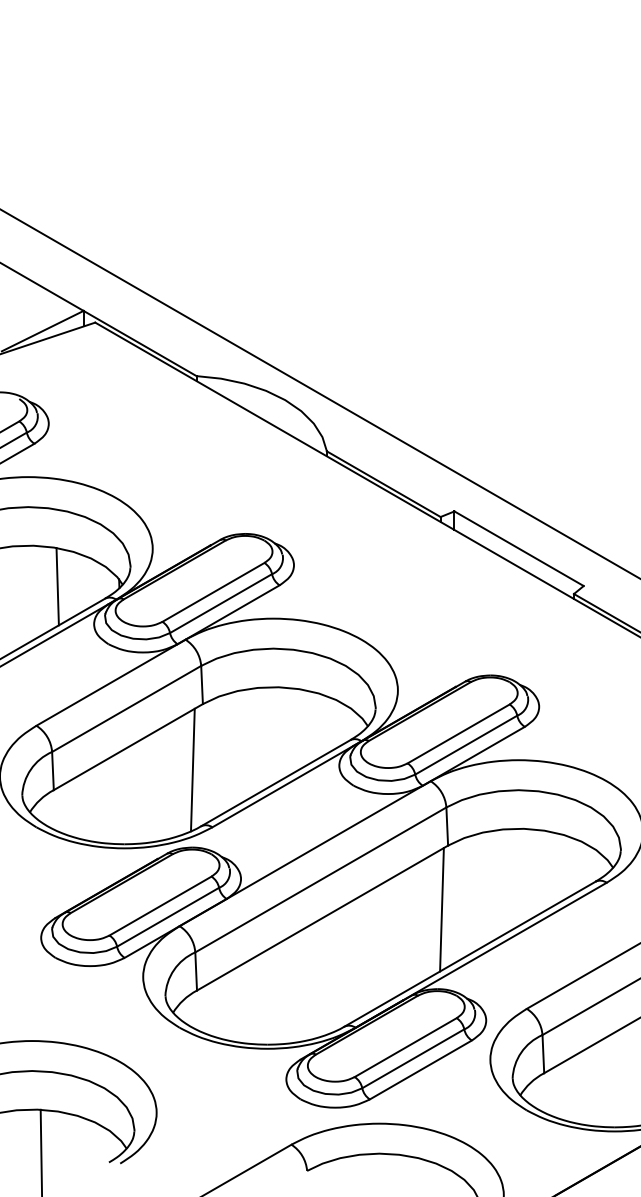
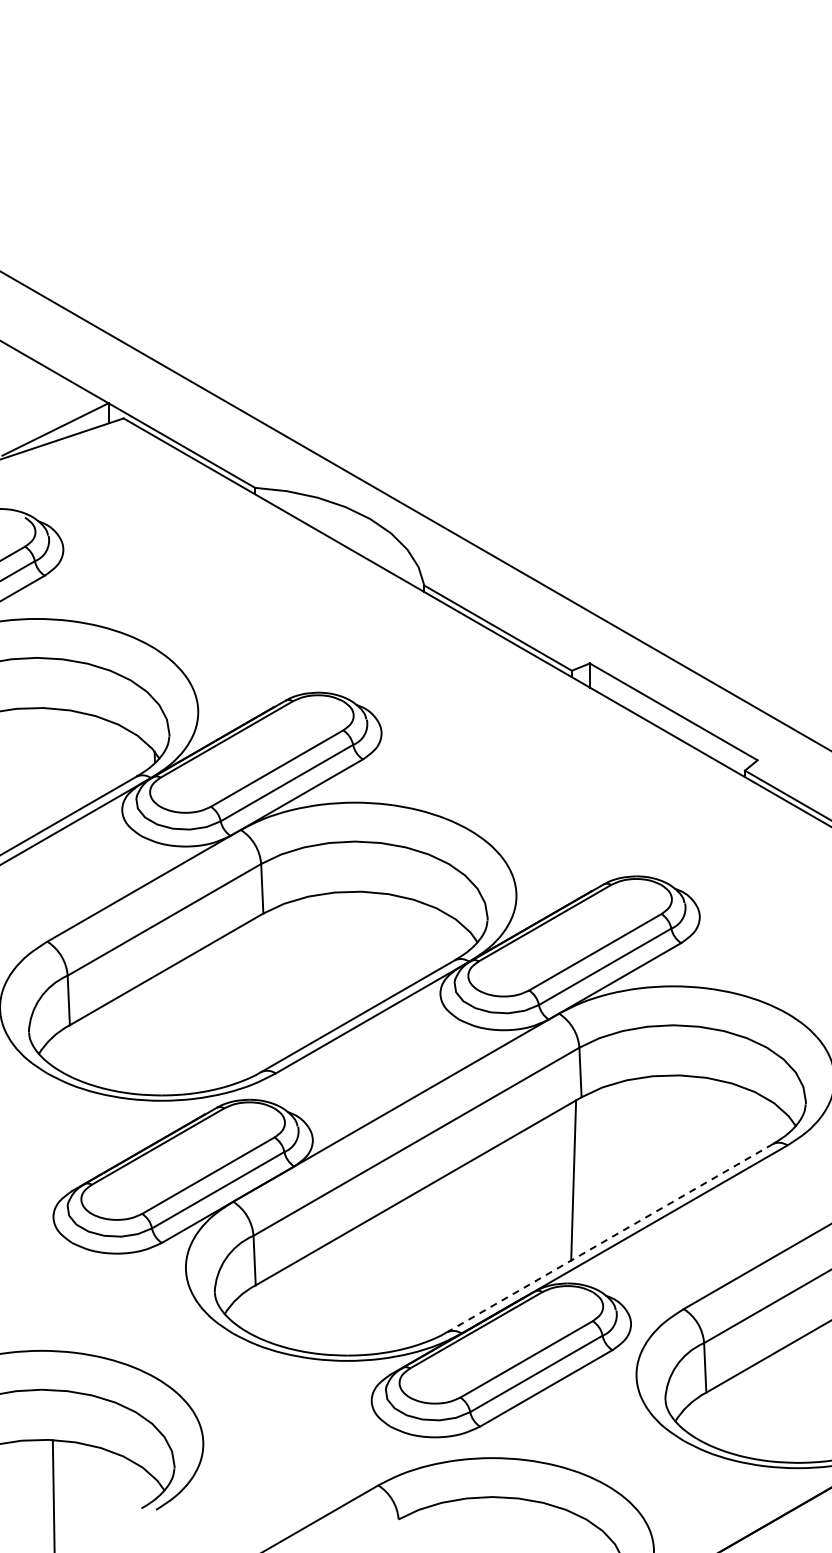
line: (57, 586) -> (74, 760), removed
line: (192, 769) -> (249, 998), removed
line: (469, 954) -> (609, 1238), solid -> dashed

